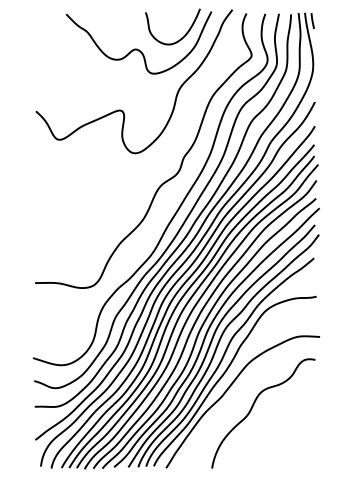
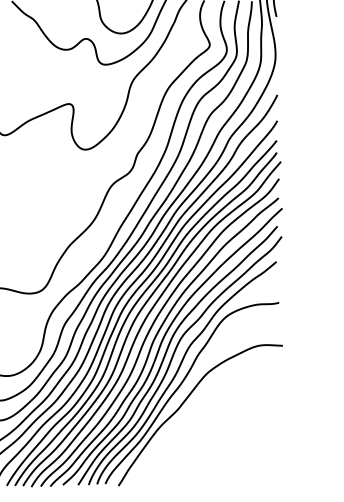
curve: (252, 409) -> (210, 423), removed

